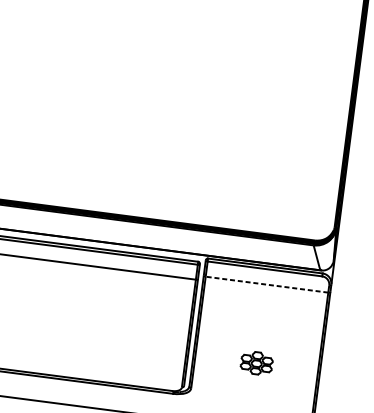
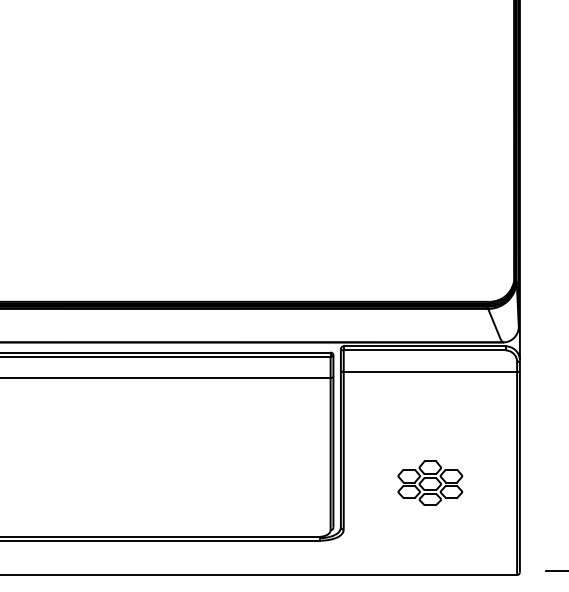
line: (267, 284) -> (430, 371), dashed -> solid
part: (256, 362) -> (430, 482), size x1.43

